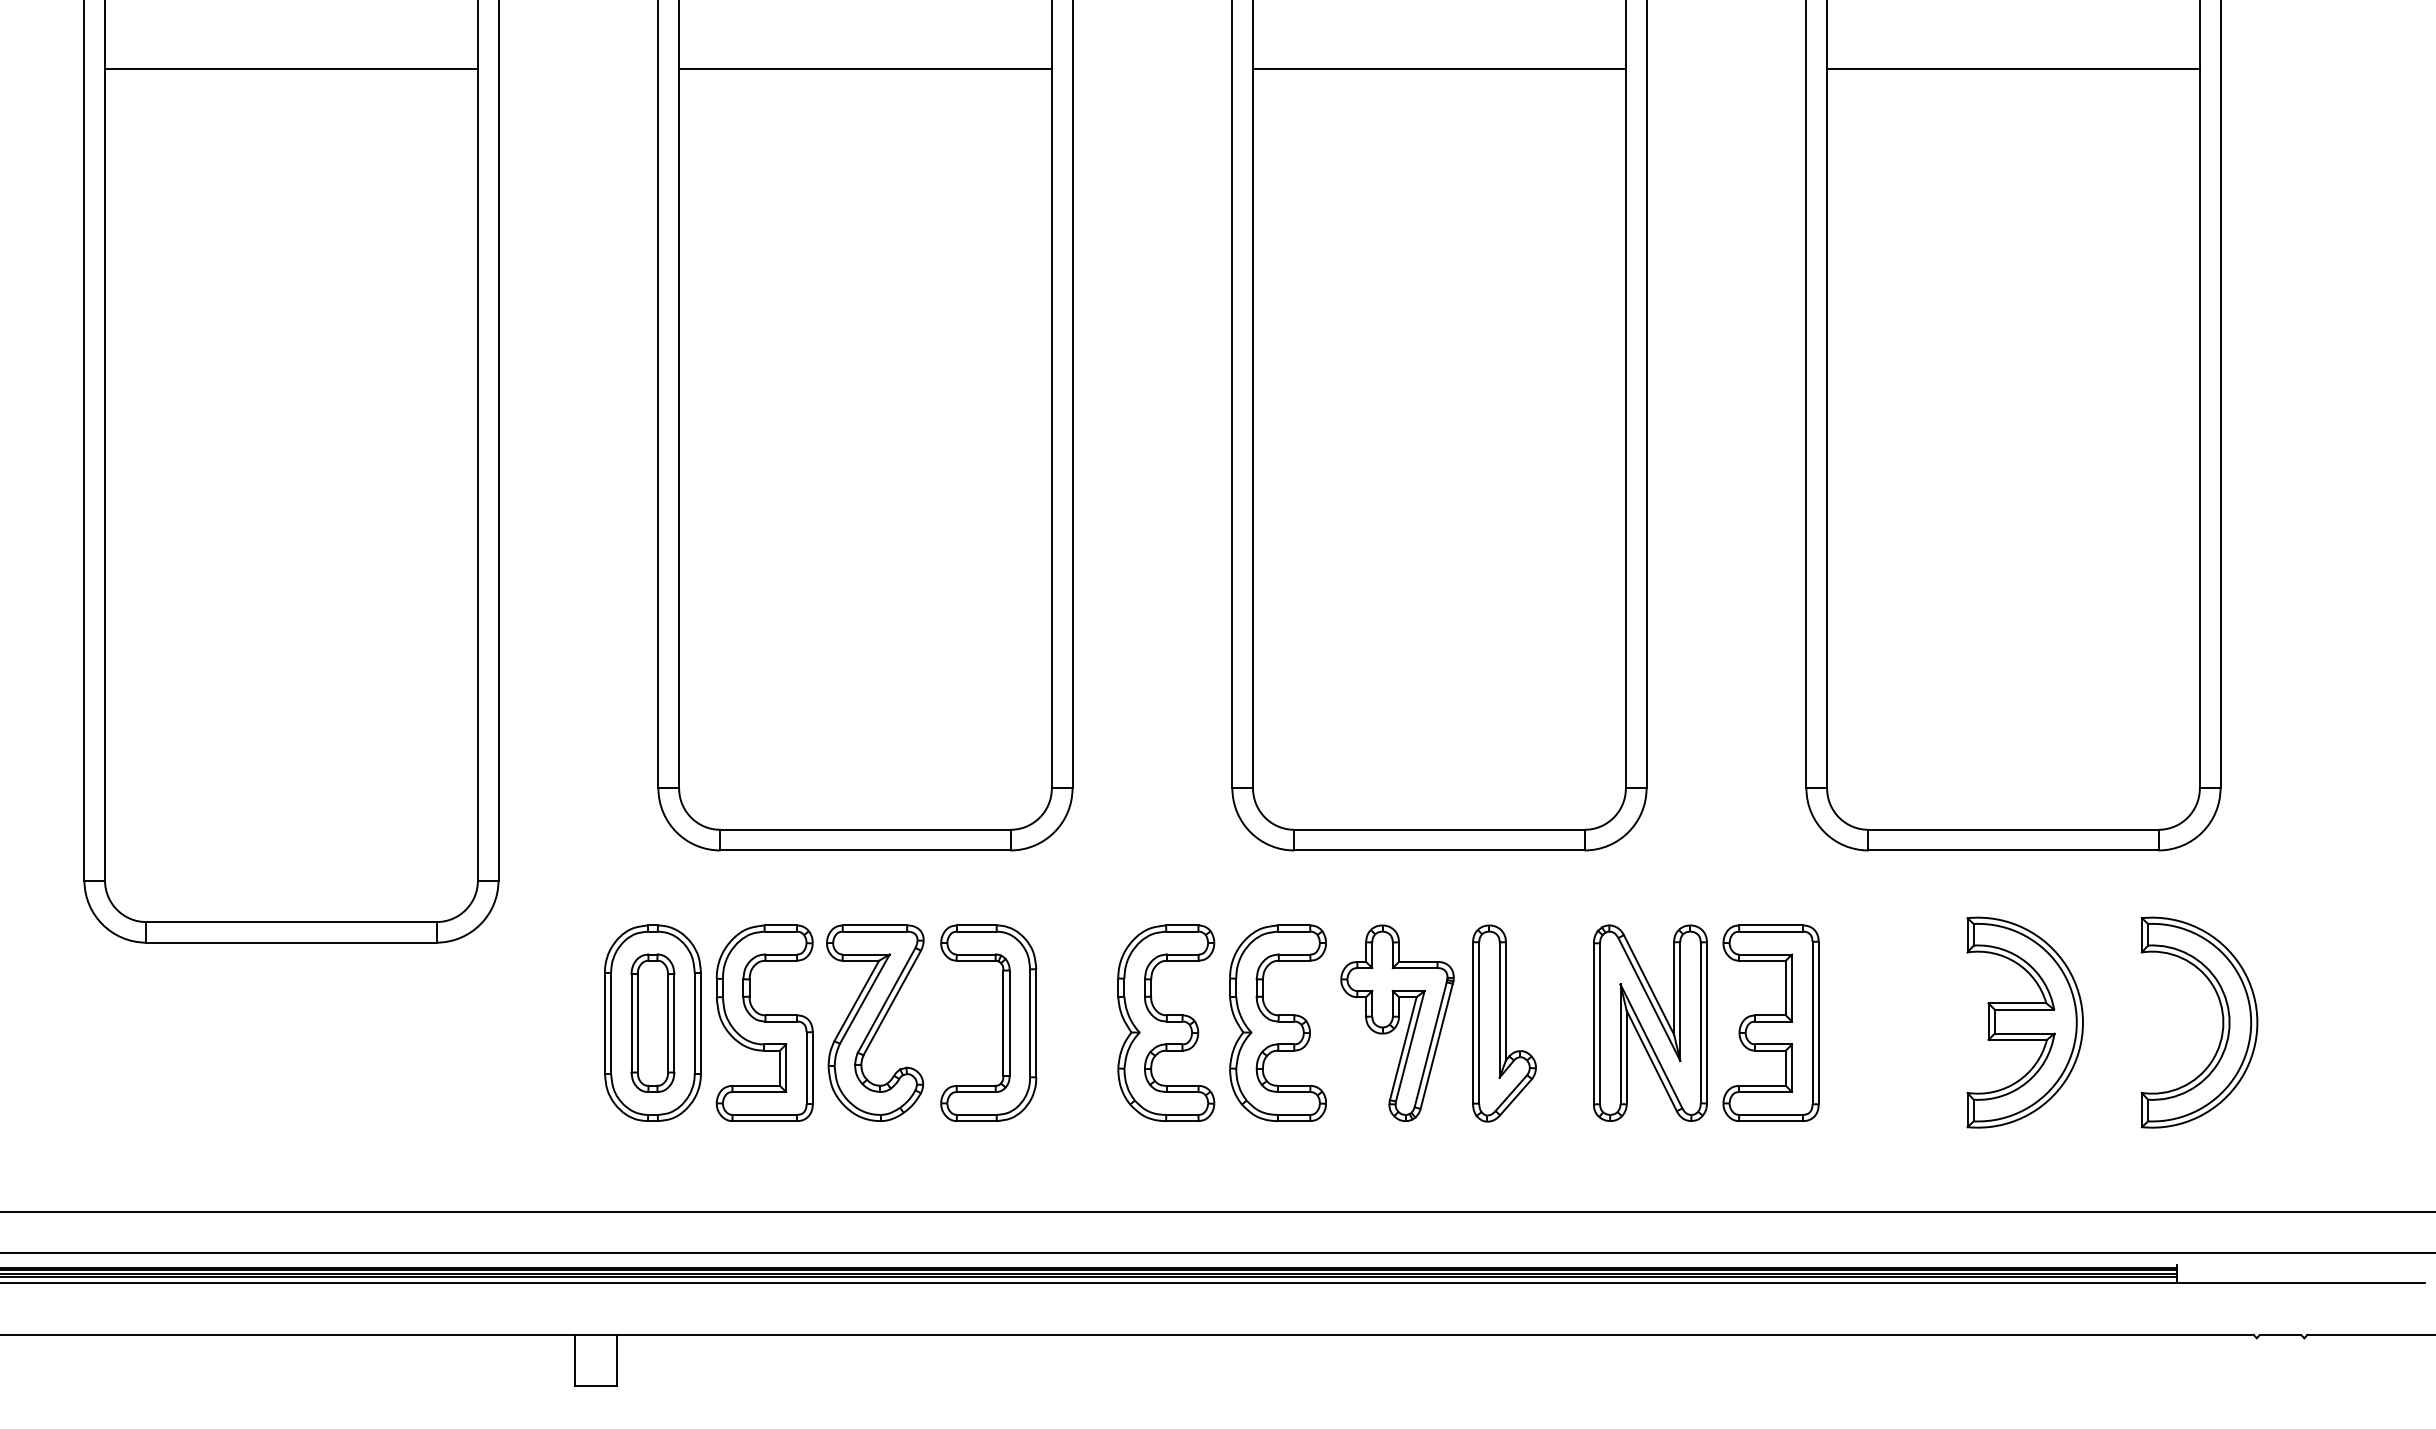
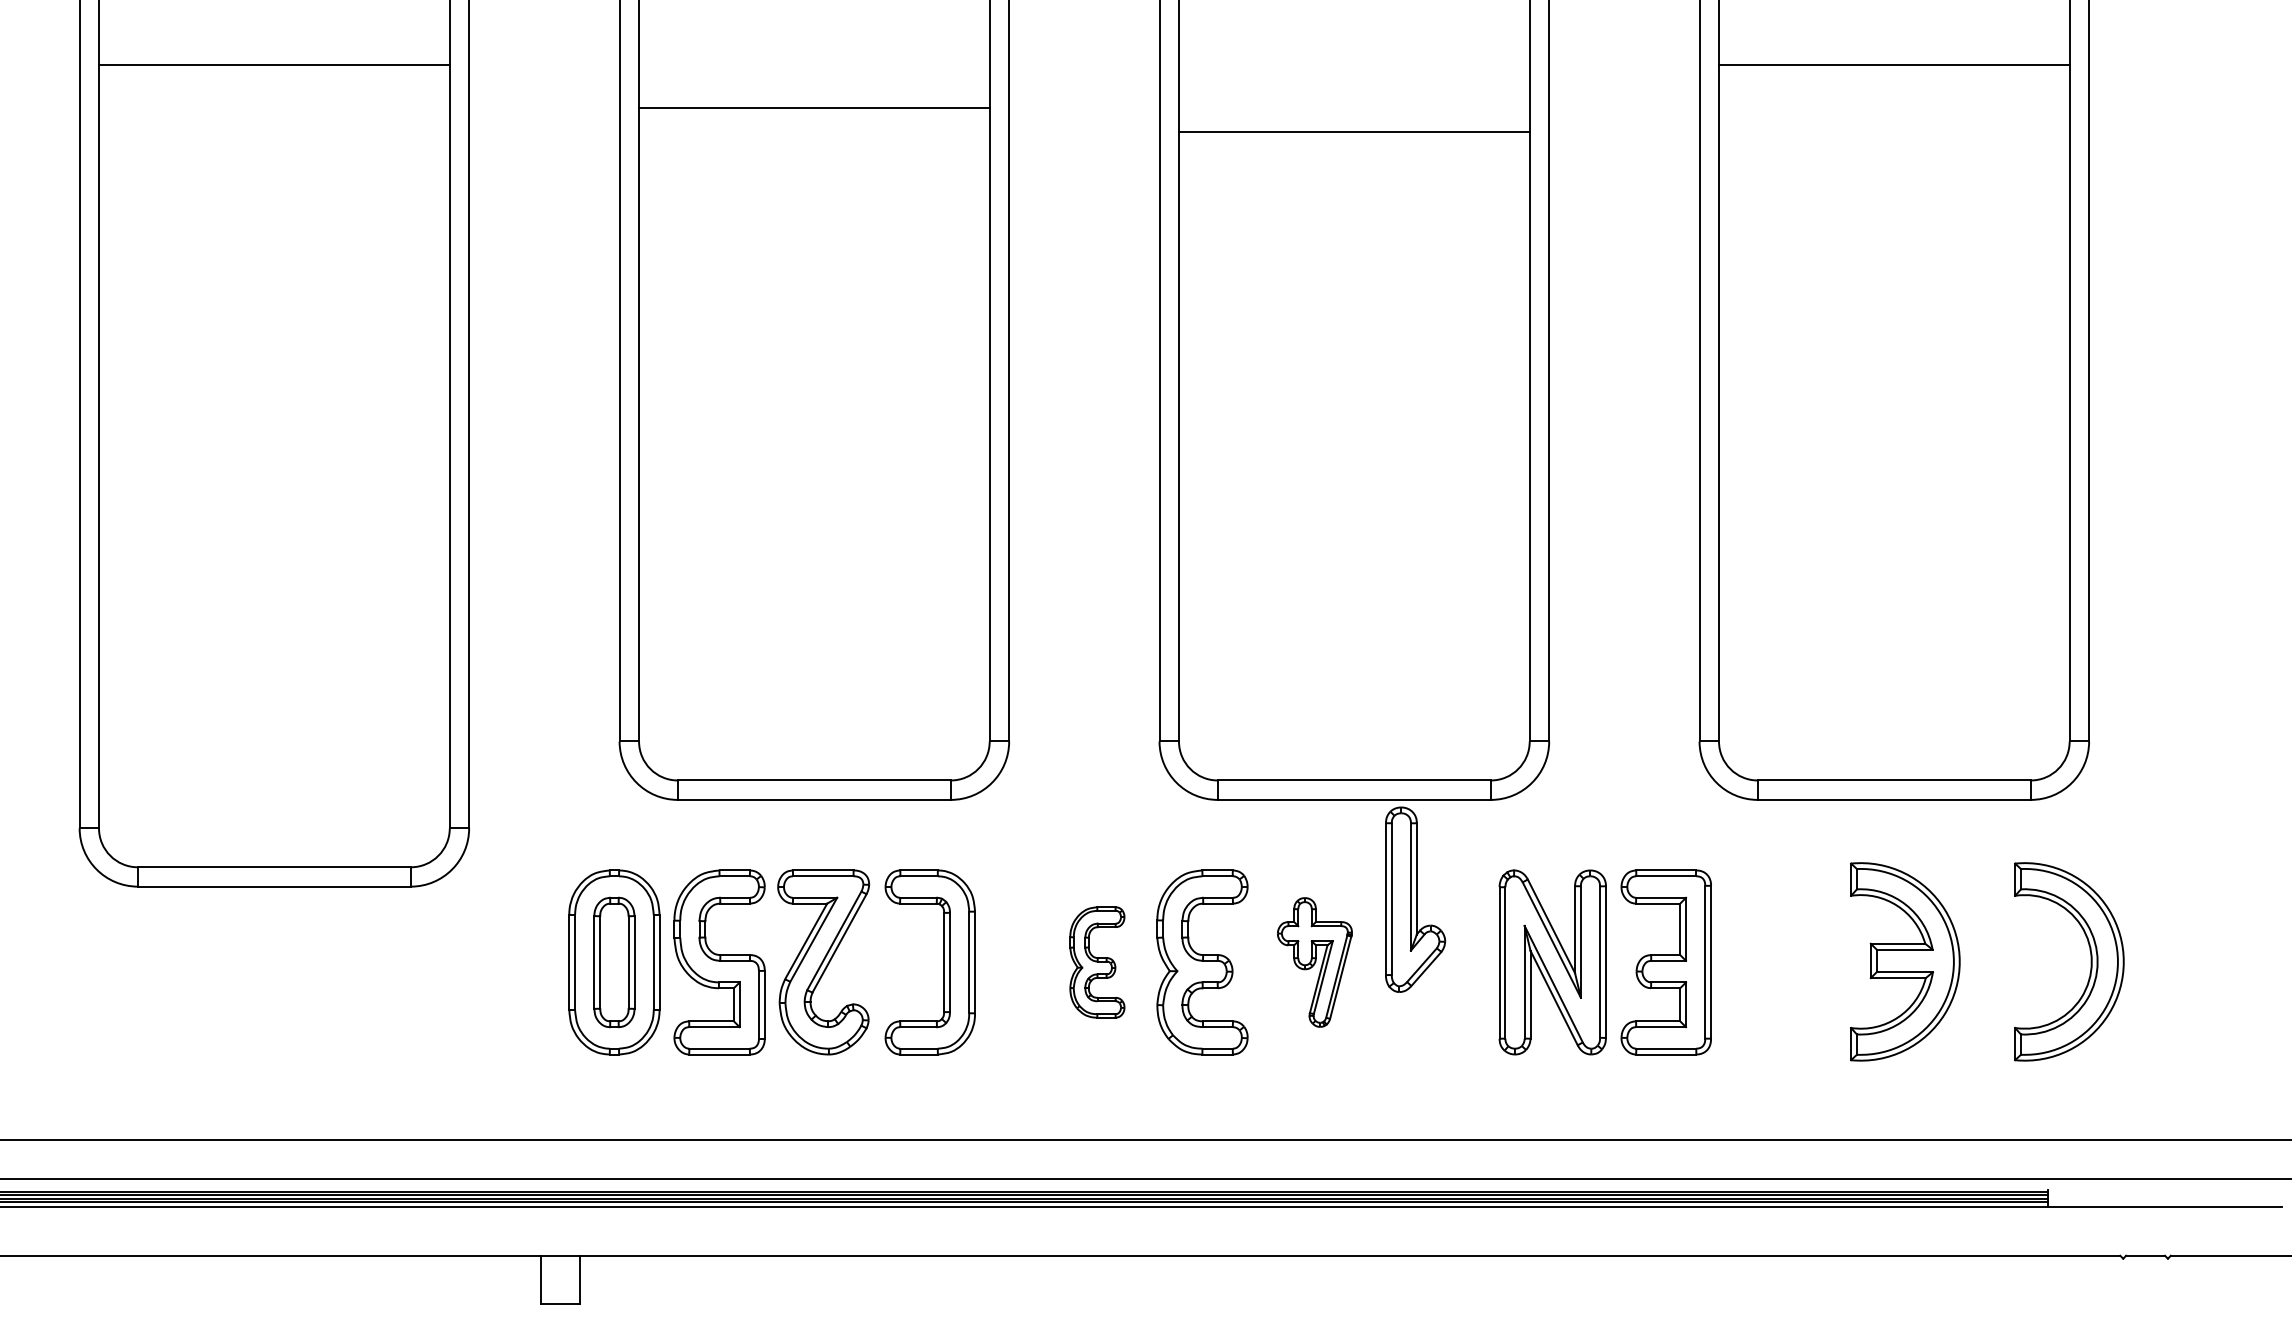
line: (865, 68) -> (814, 107), moved
line: (1439, 68) -> (1354, 131), moved
part: (1166, 1023) -> (1097, 962), size x0.6
part: (1397, 1023) -> (1314, 962), size x0.7
part: (1504, 1023) -> (1415, 899), moved

